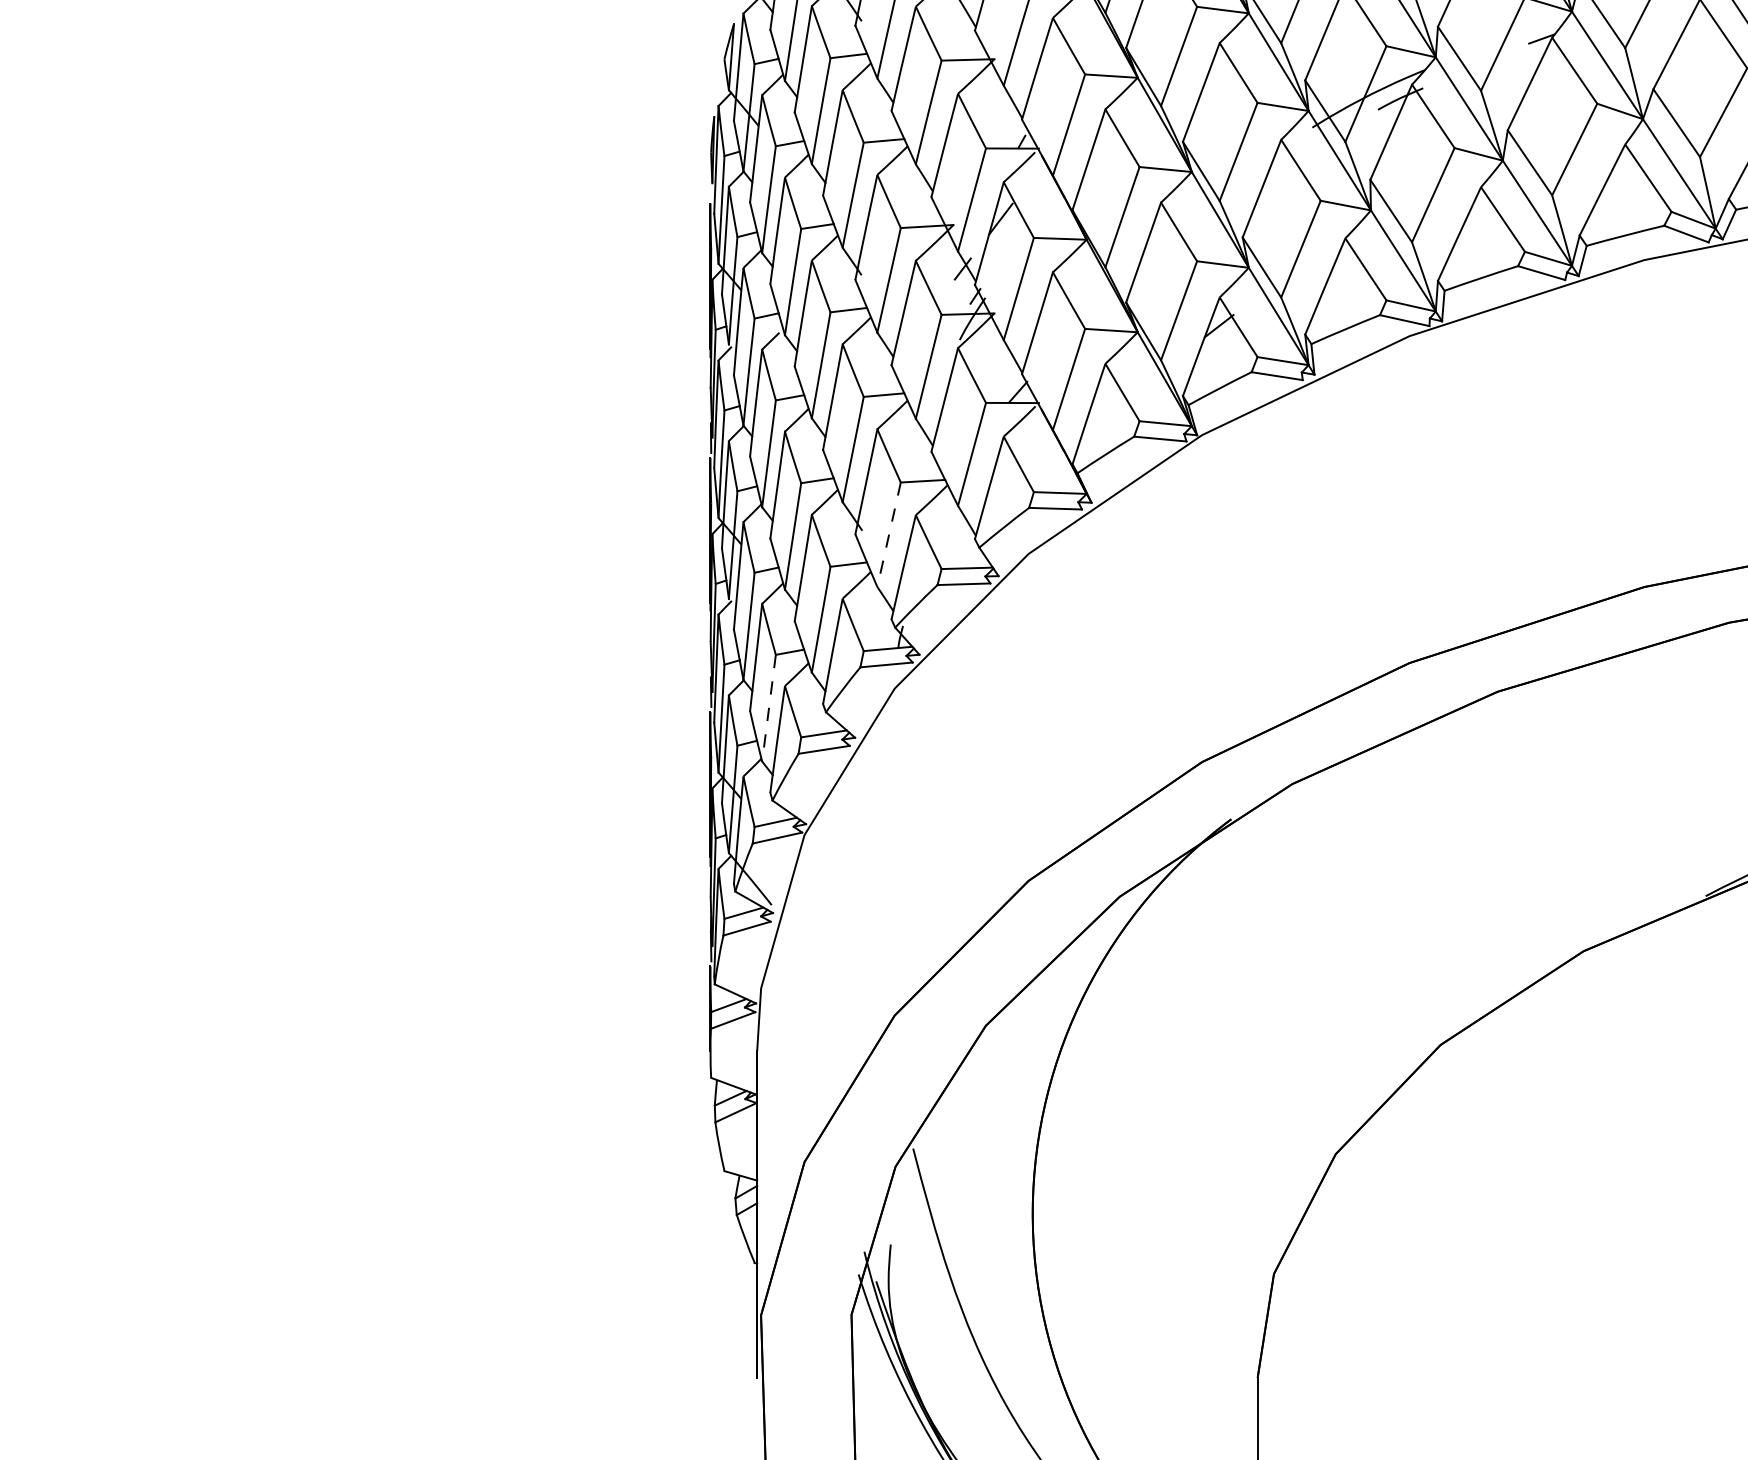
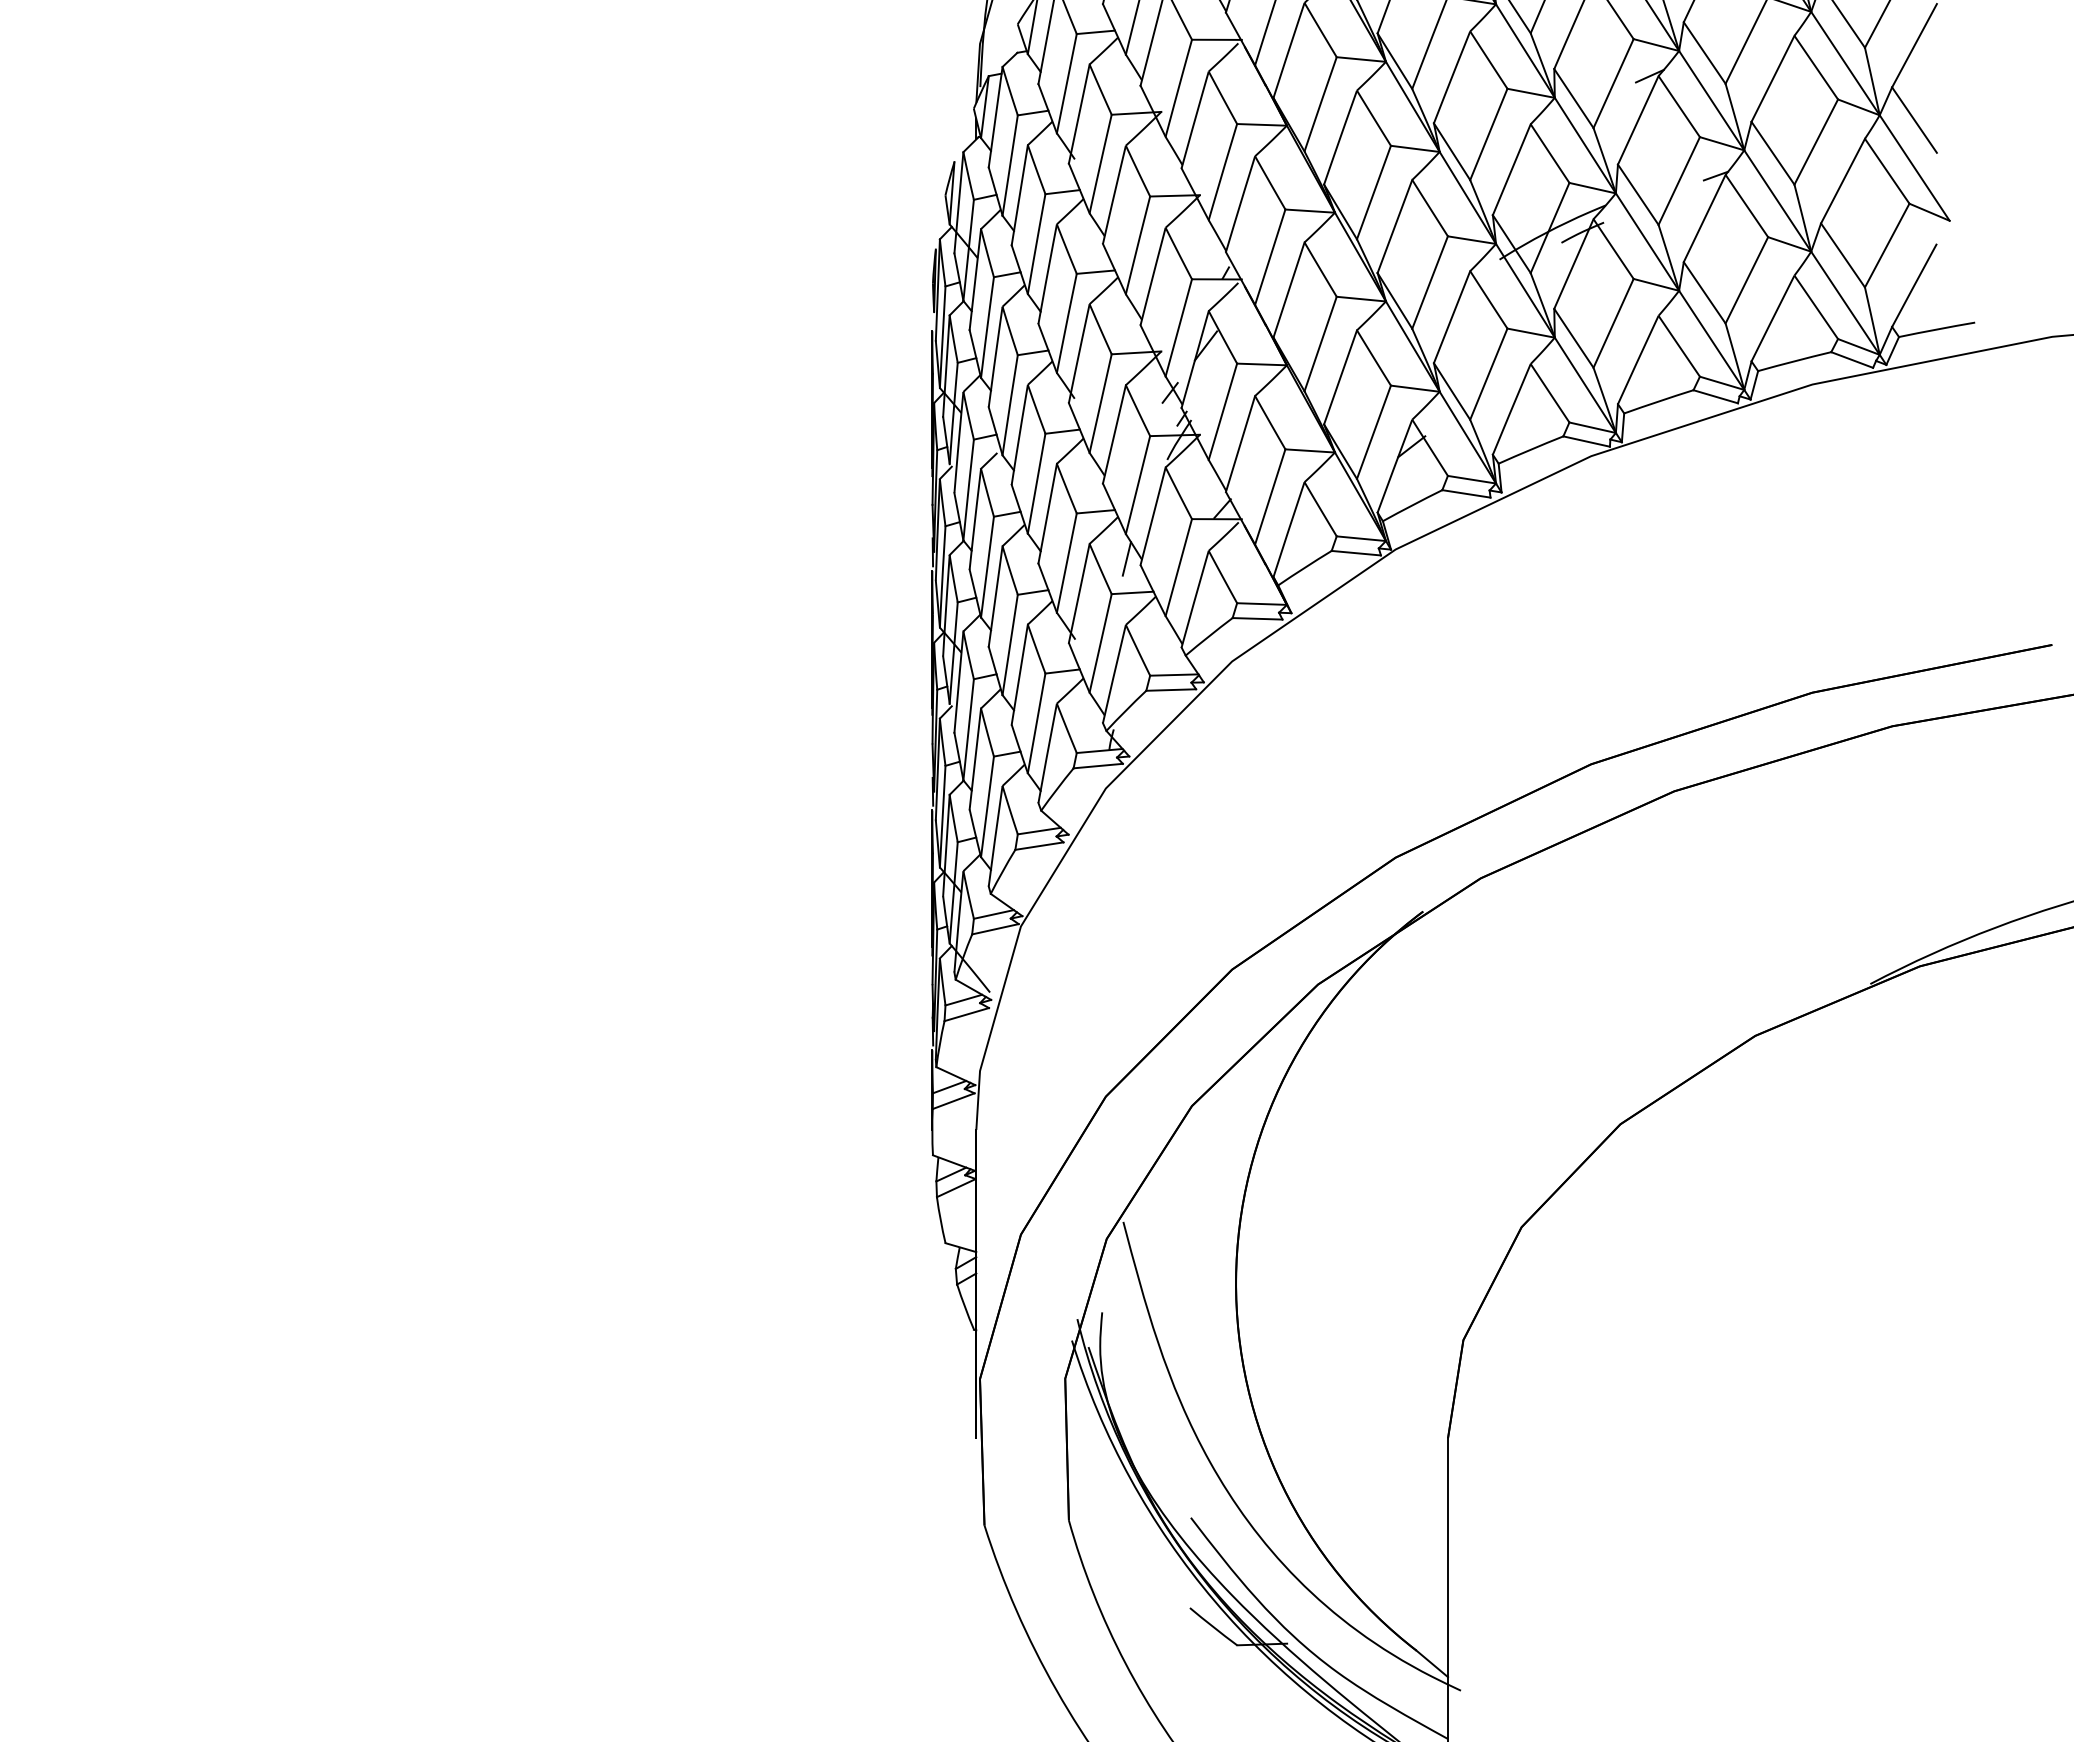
line: (916, 444) -> (1126, 558), added
line: (888, 534) -> (1100, 643), dashed -> solid
line: (769, 707) -> (987, 806), dashed -> solid

